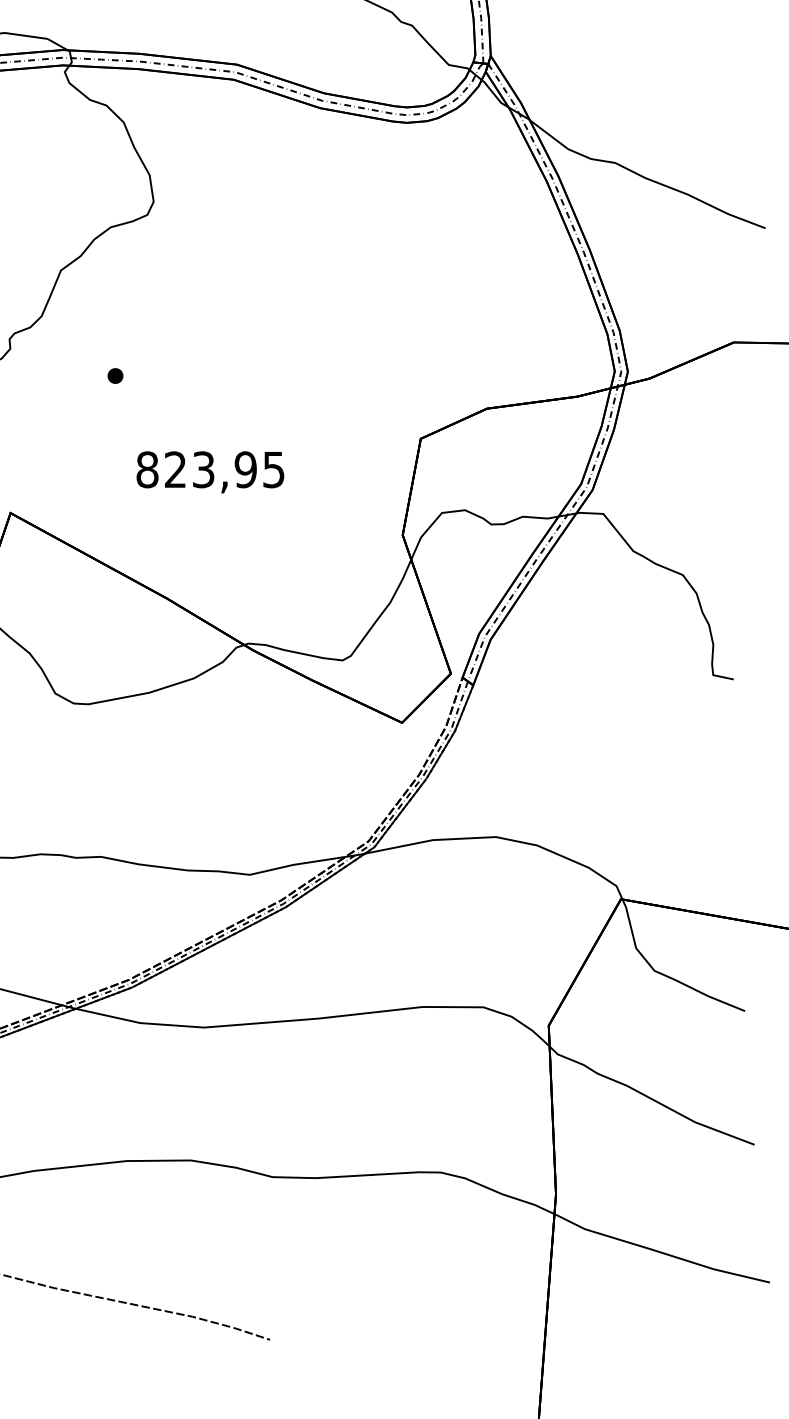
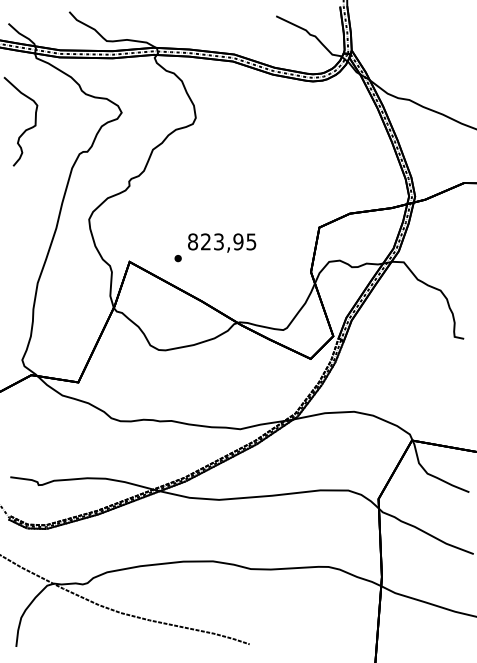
part: (114, 375) -> (177, 258), moved

